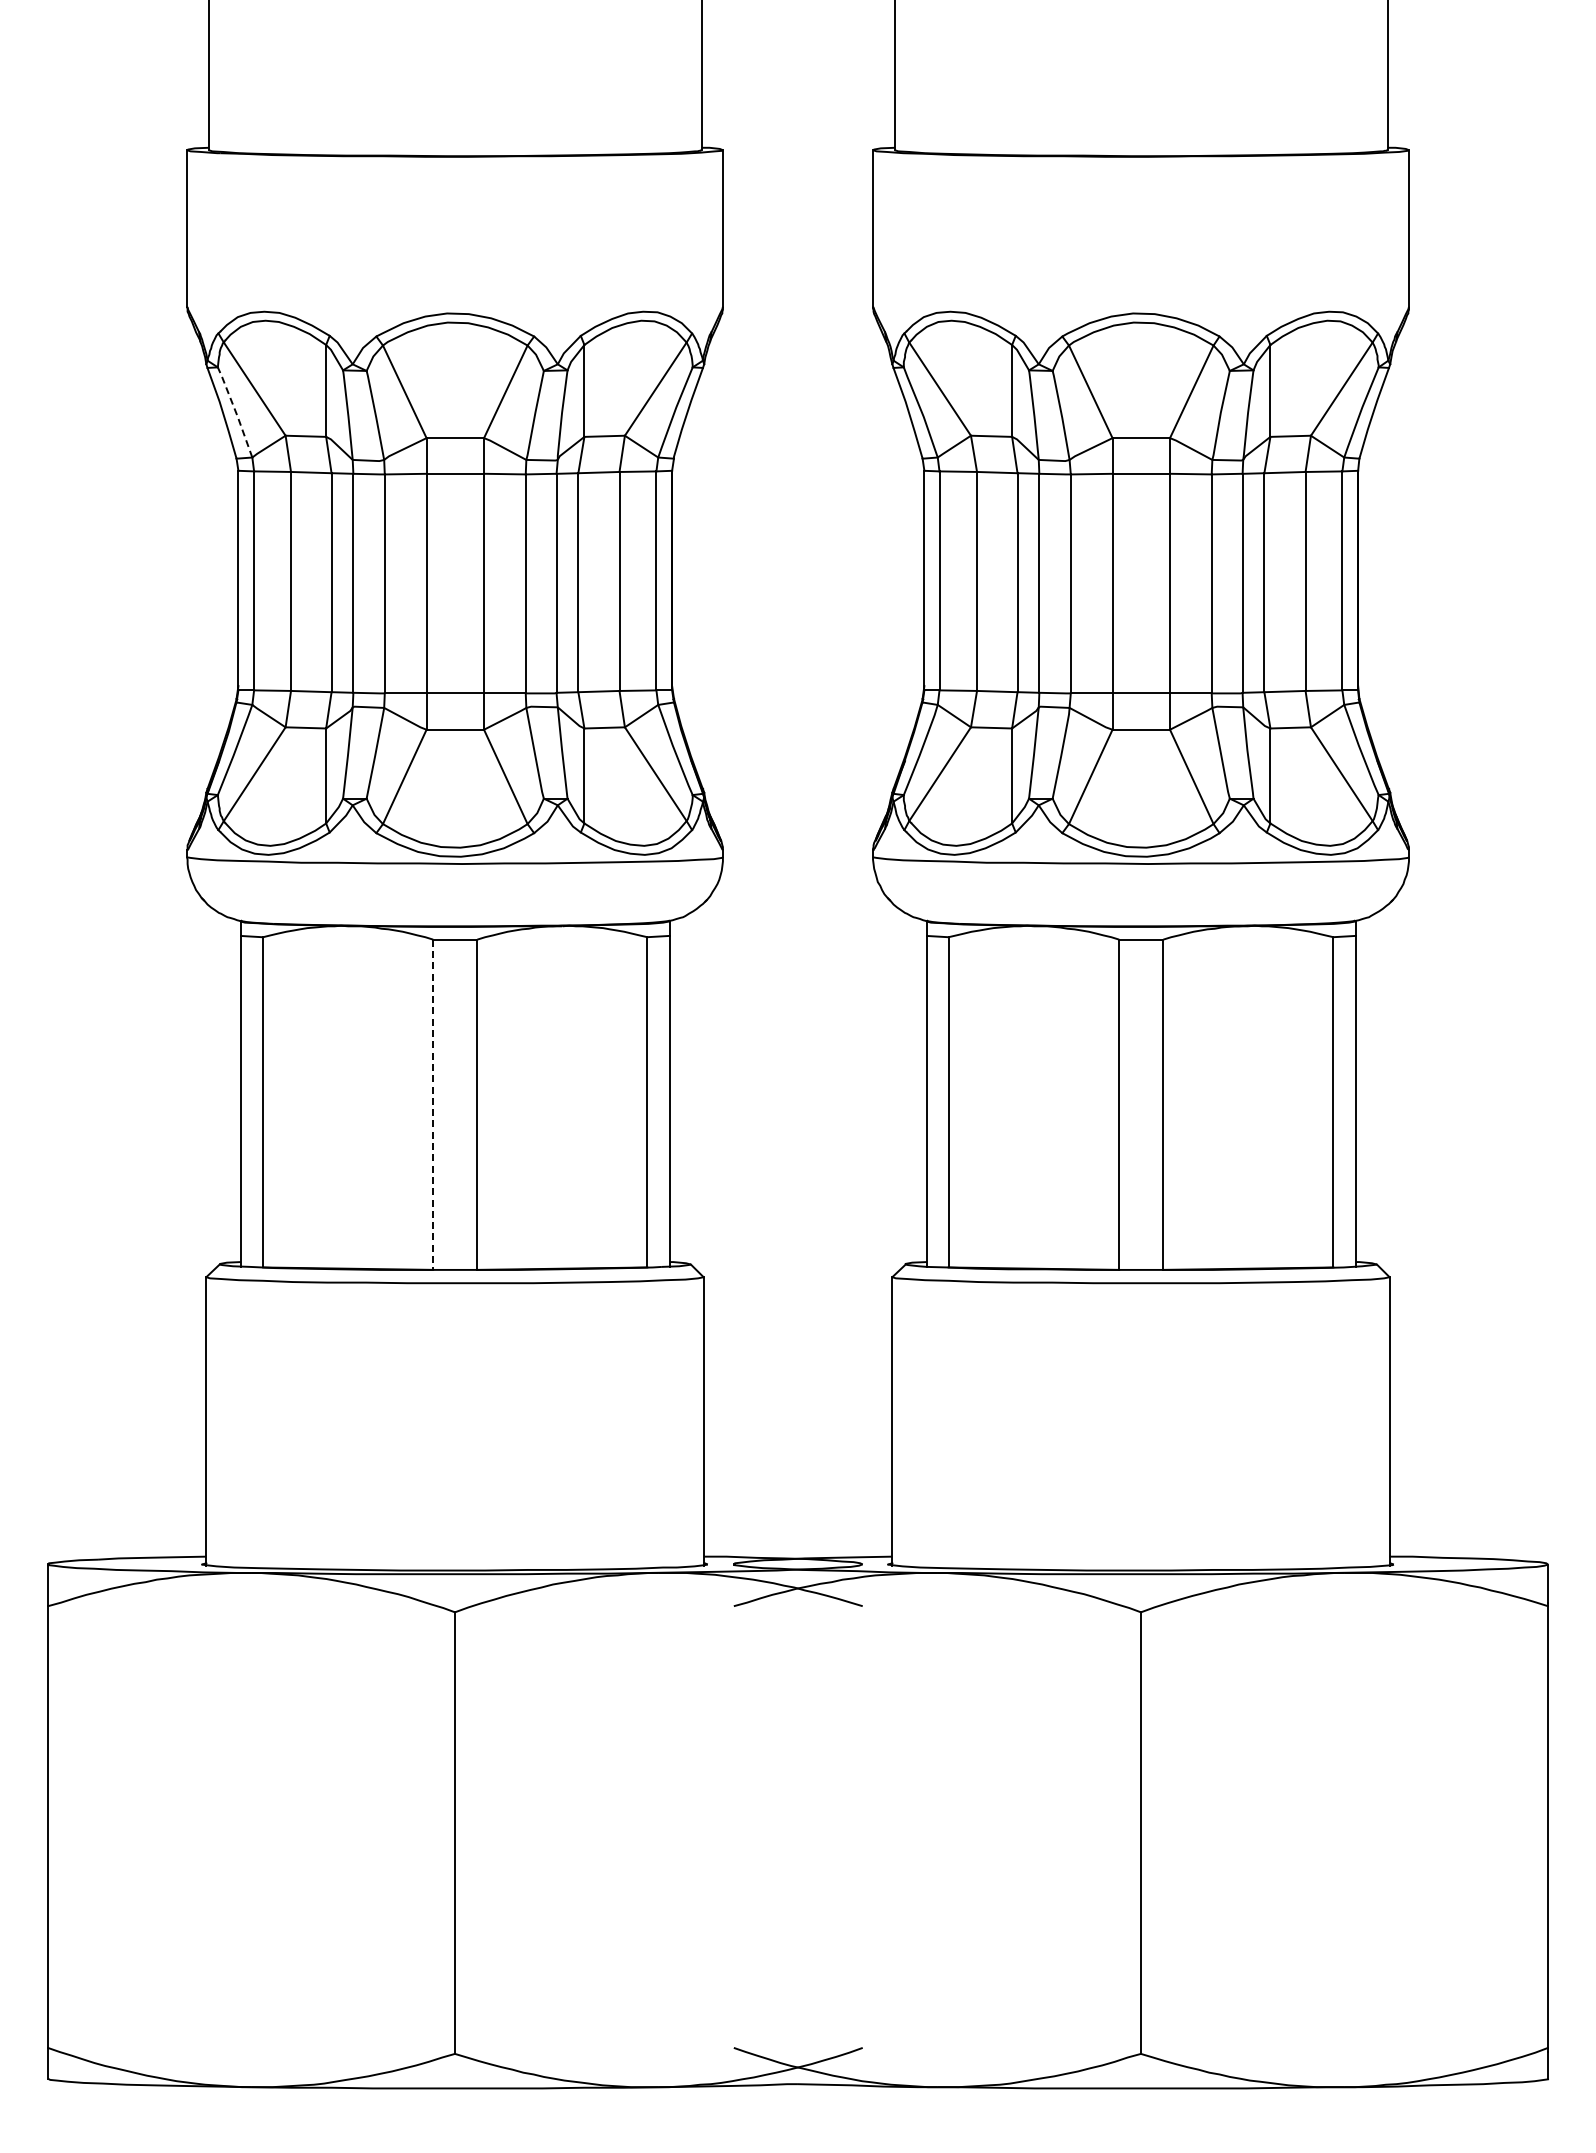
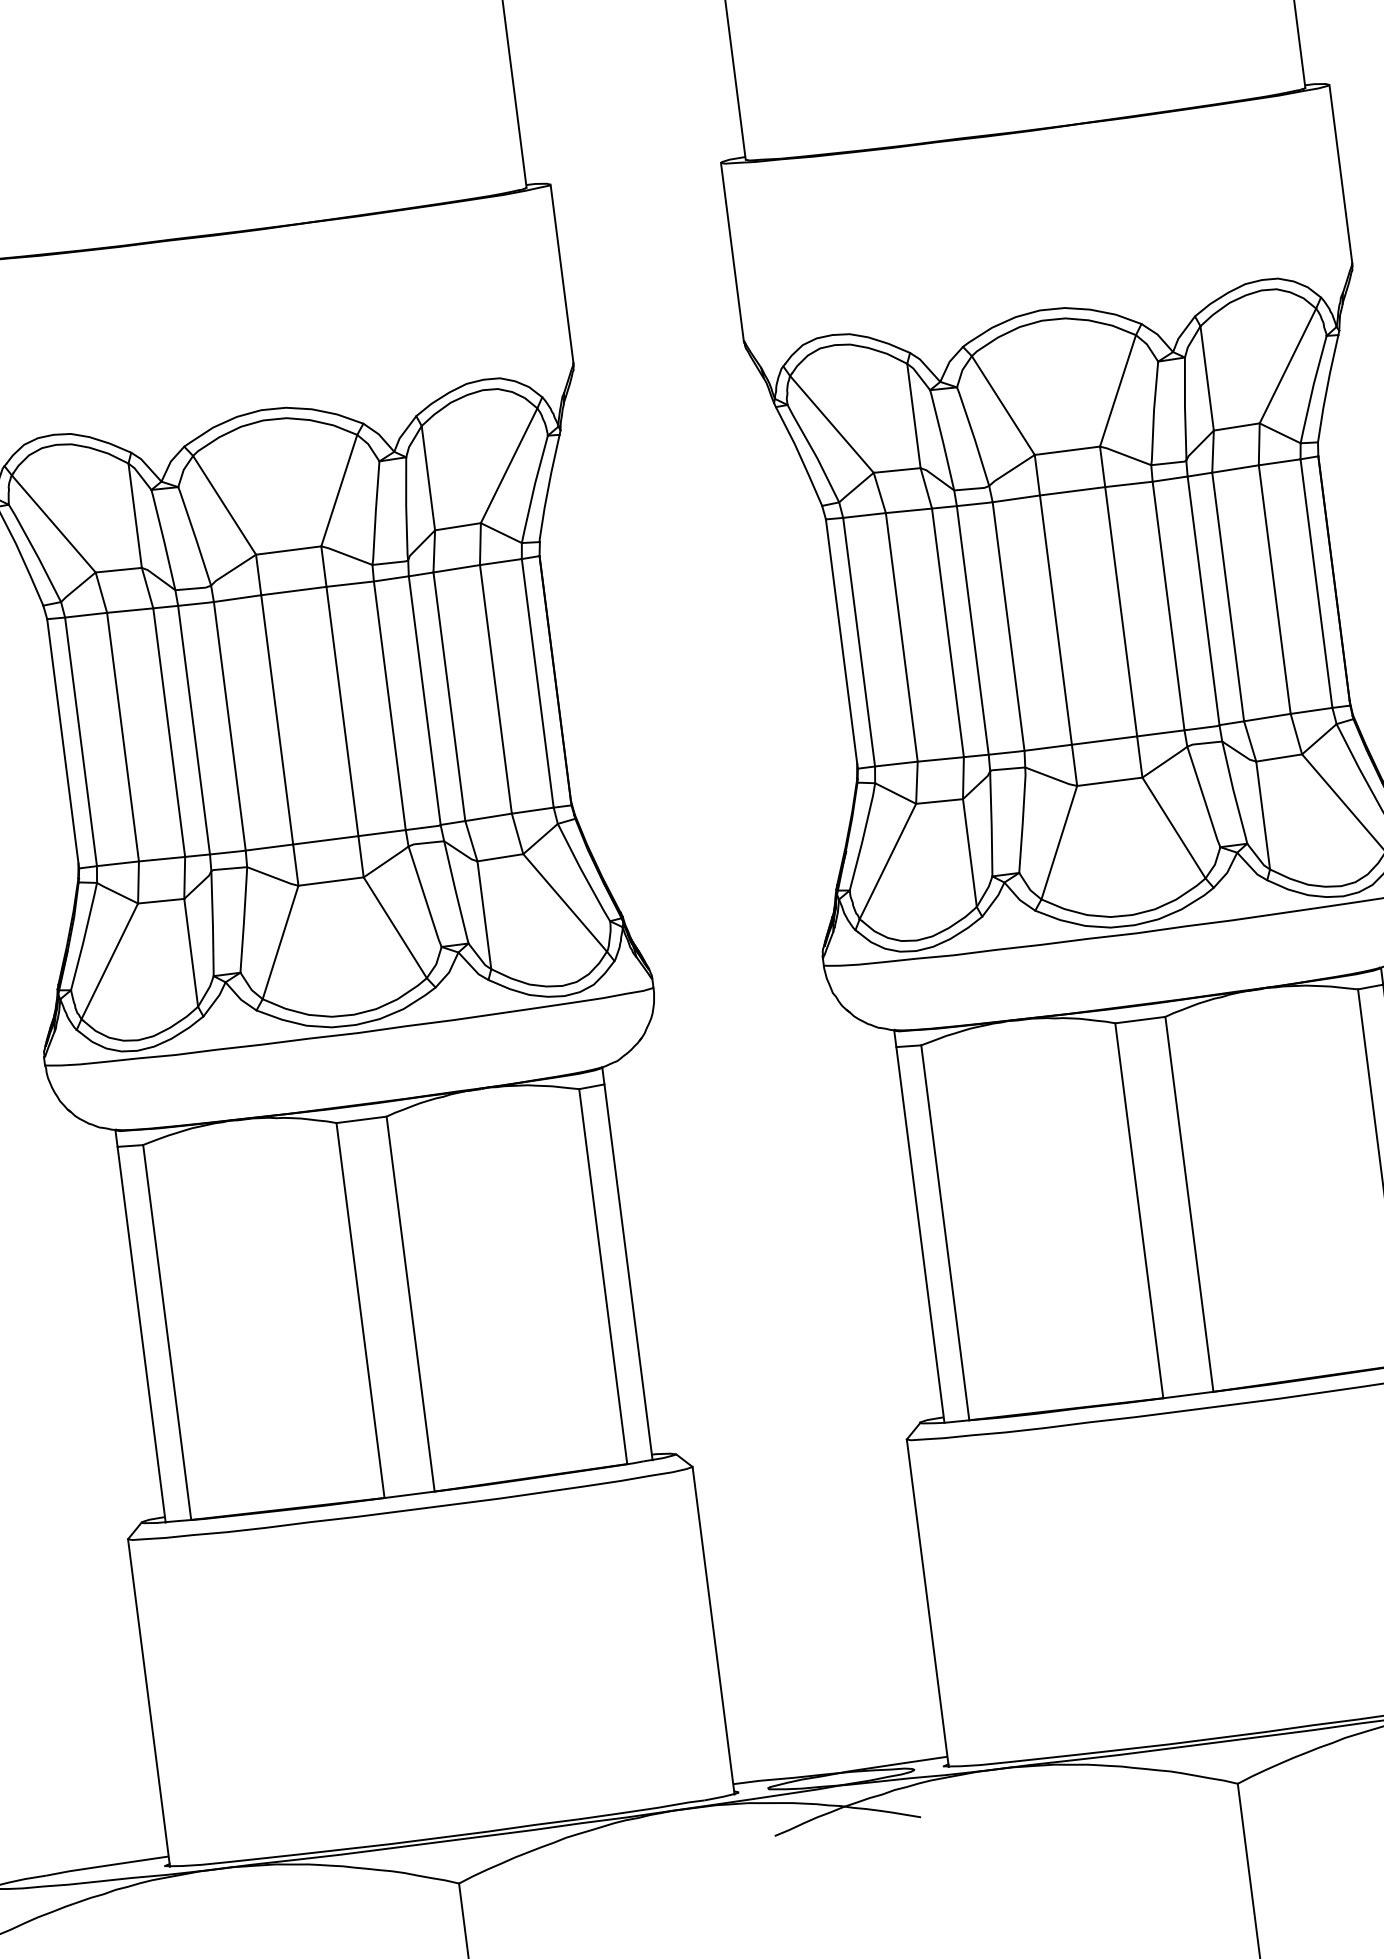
line: (235, 412) -> (35, 553), dashed -> solid
line: (433, 1105) -> (360, 1311), dashed -> solid

